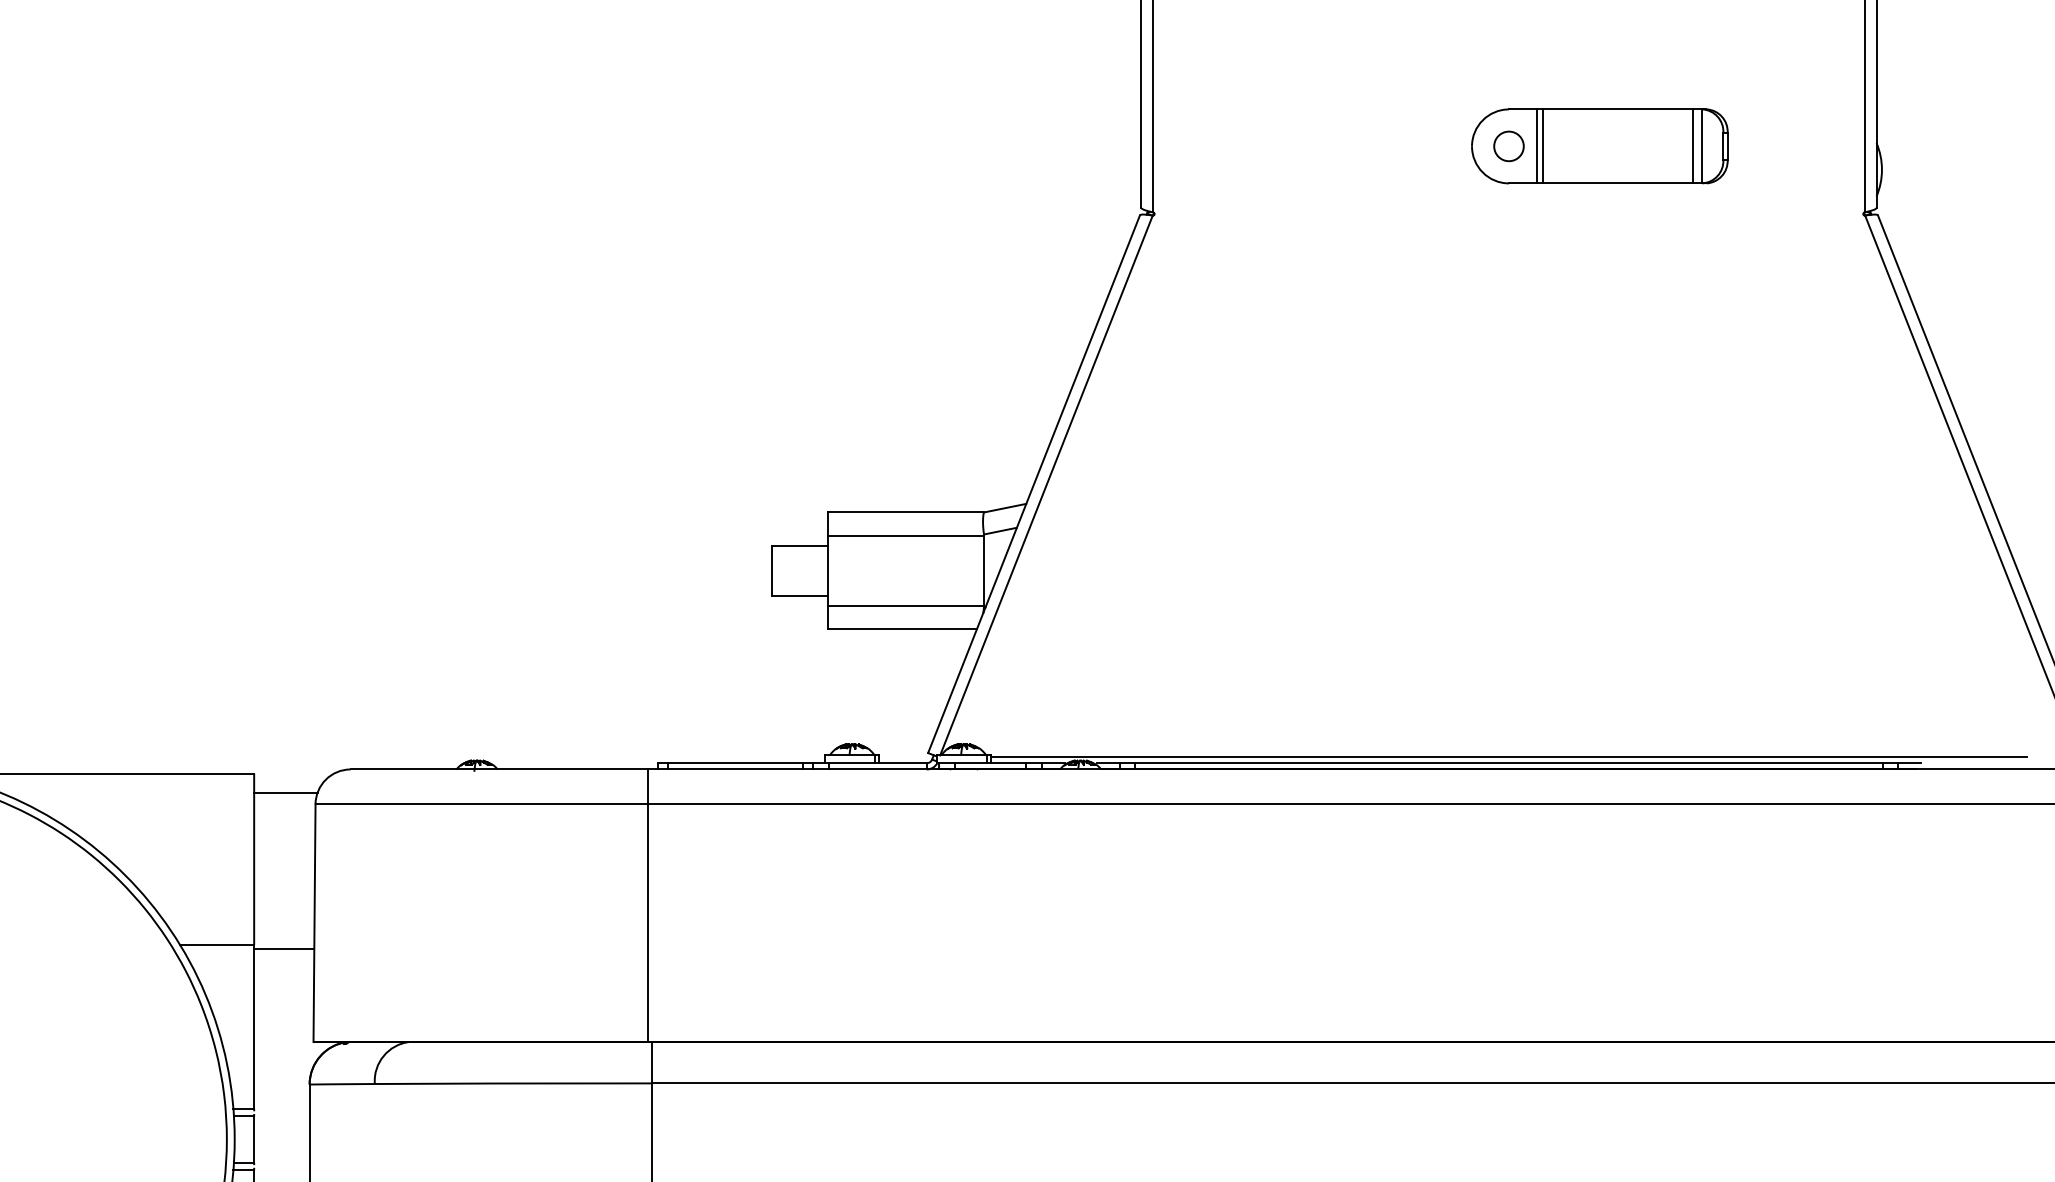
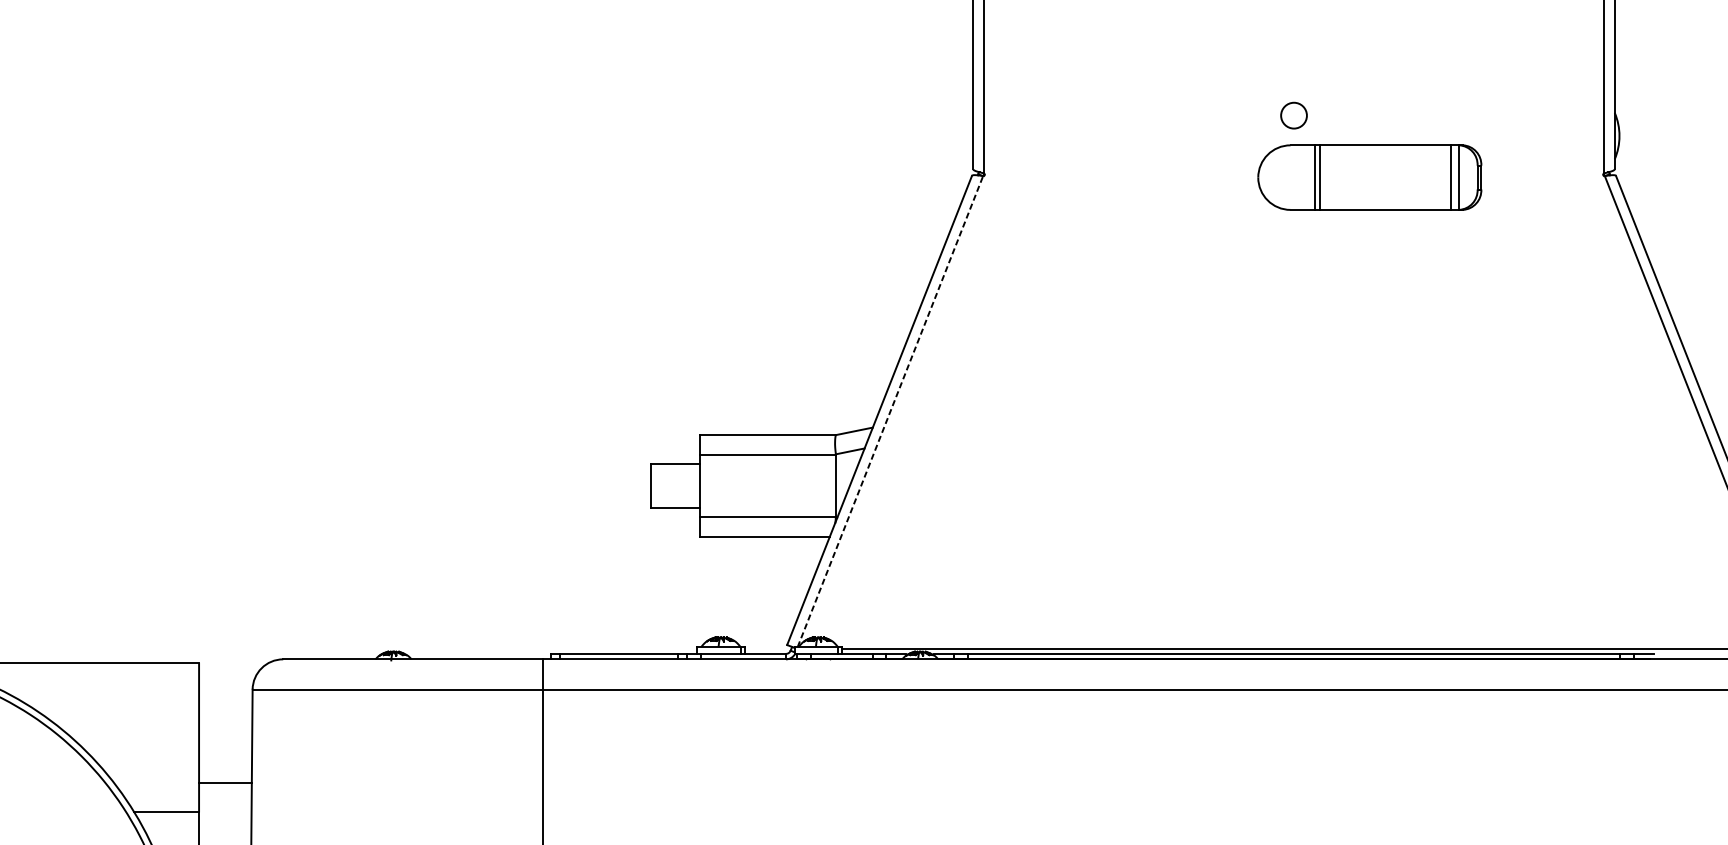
part: (1599, 146) -> (1369, 177), moved
line: (1046, 485) -> (890, 411), solid -> dashed
line: (285, 792) -> (226, 679), removed
line: (284, 948) -> (225, 782), moved

